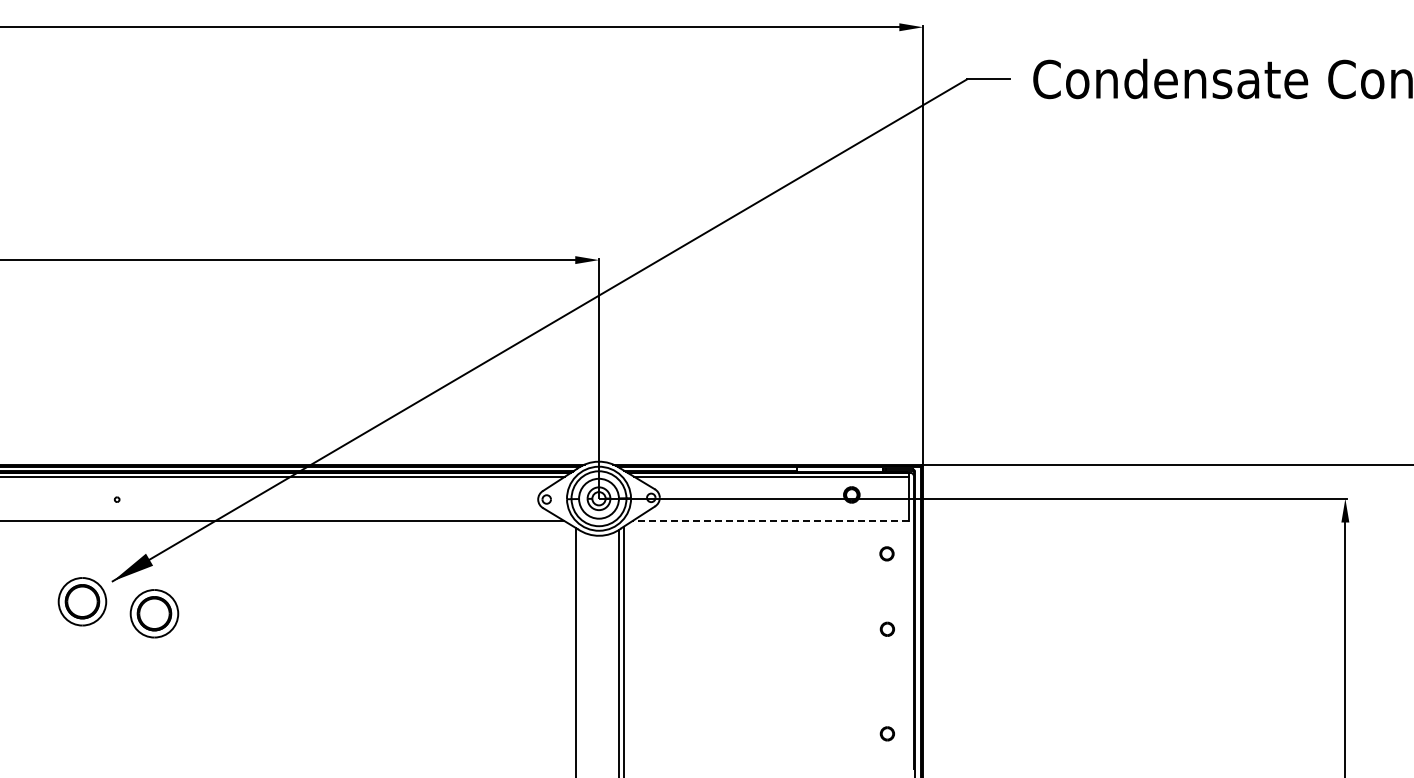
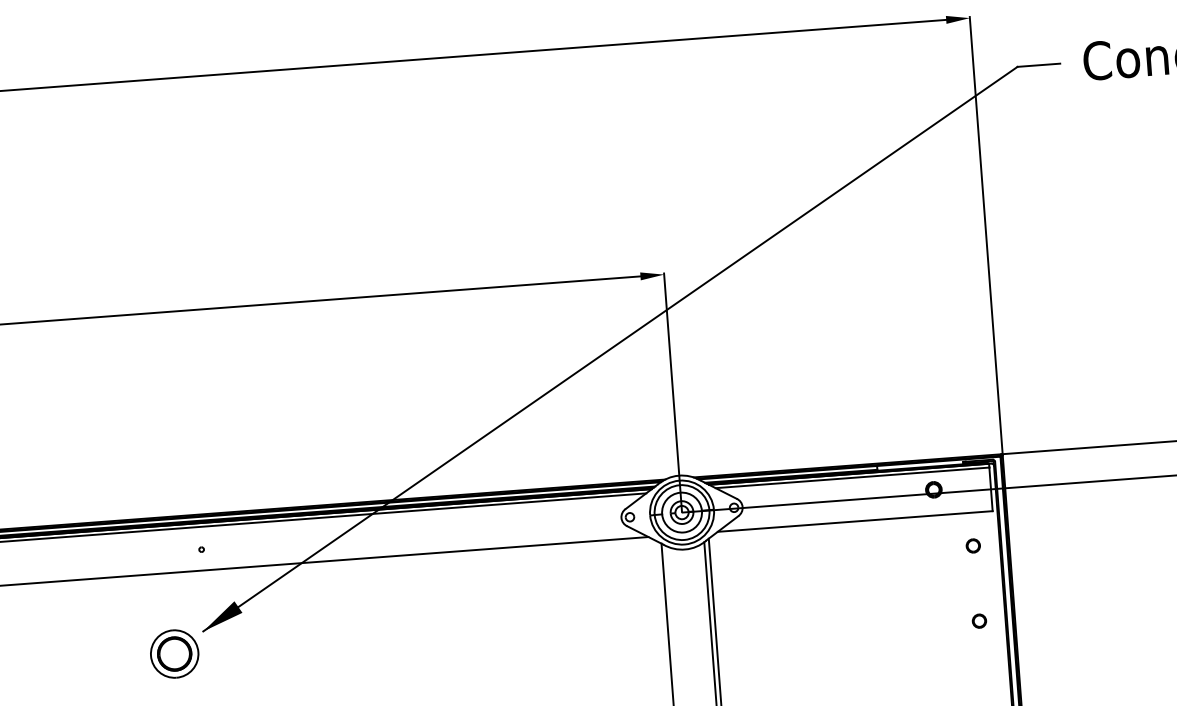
line: (771, 520) -> (855, 521), dashed -> solid
part: (154, 613) -> (247, 660), removed

